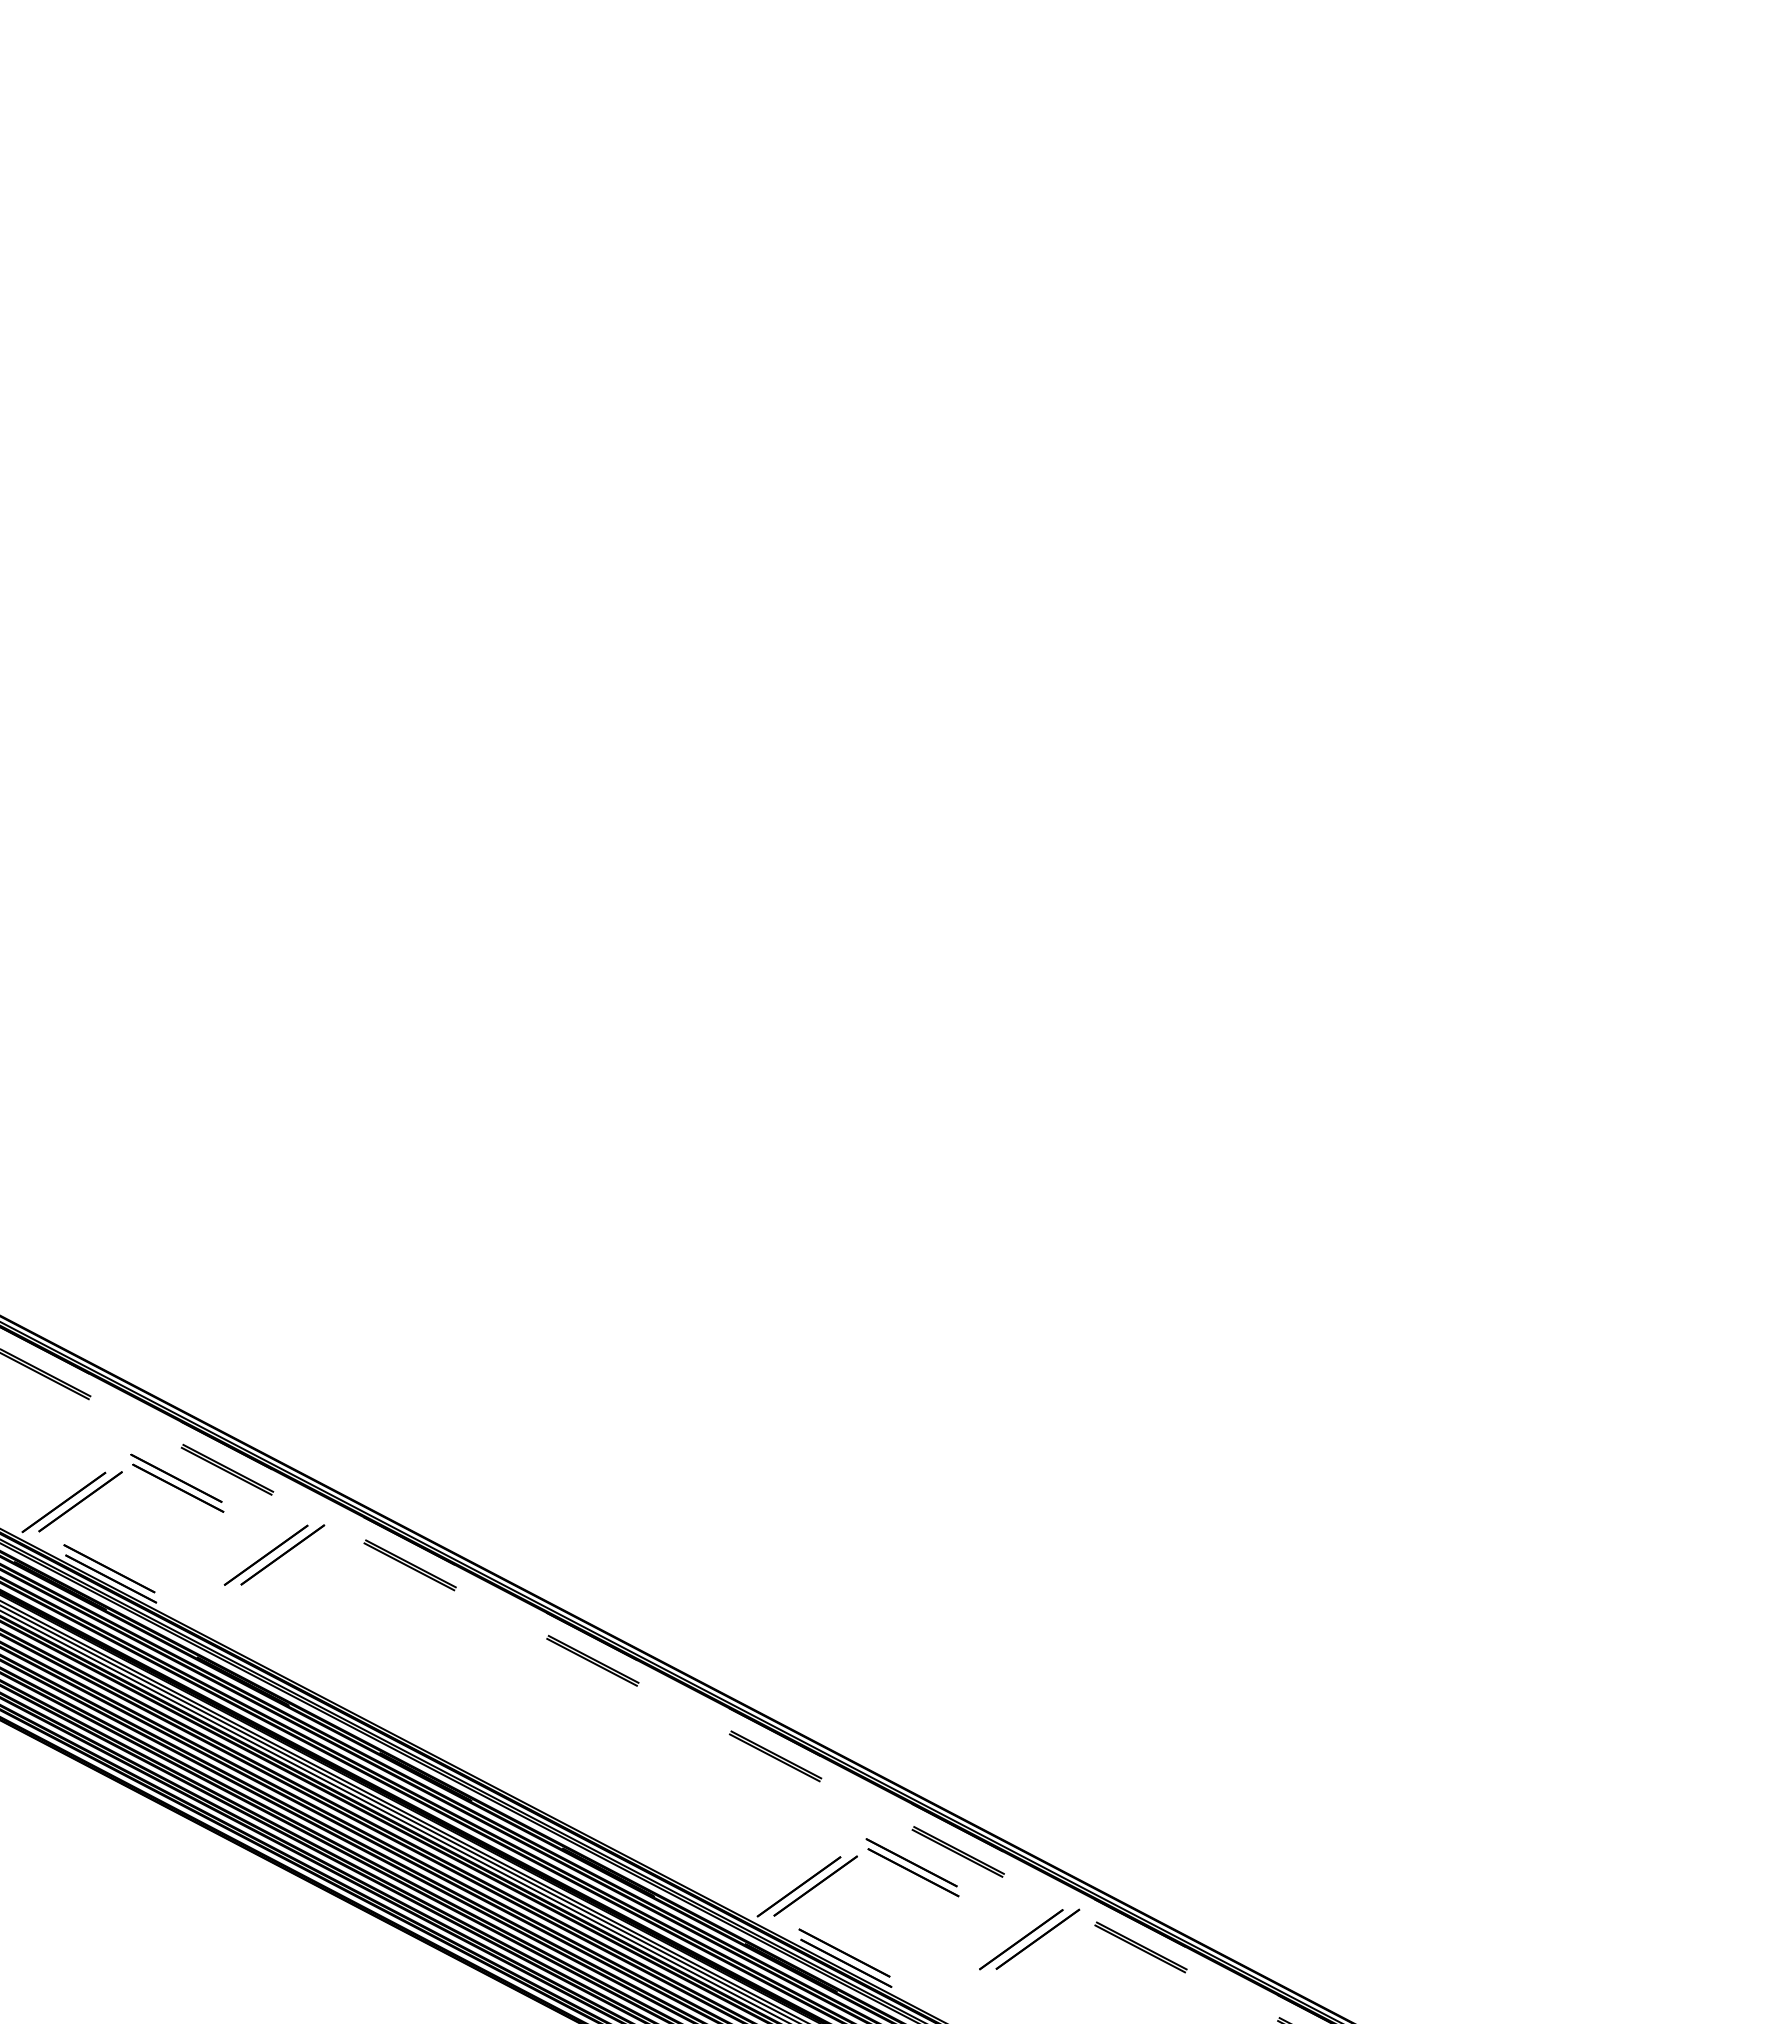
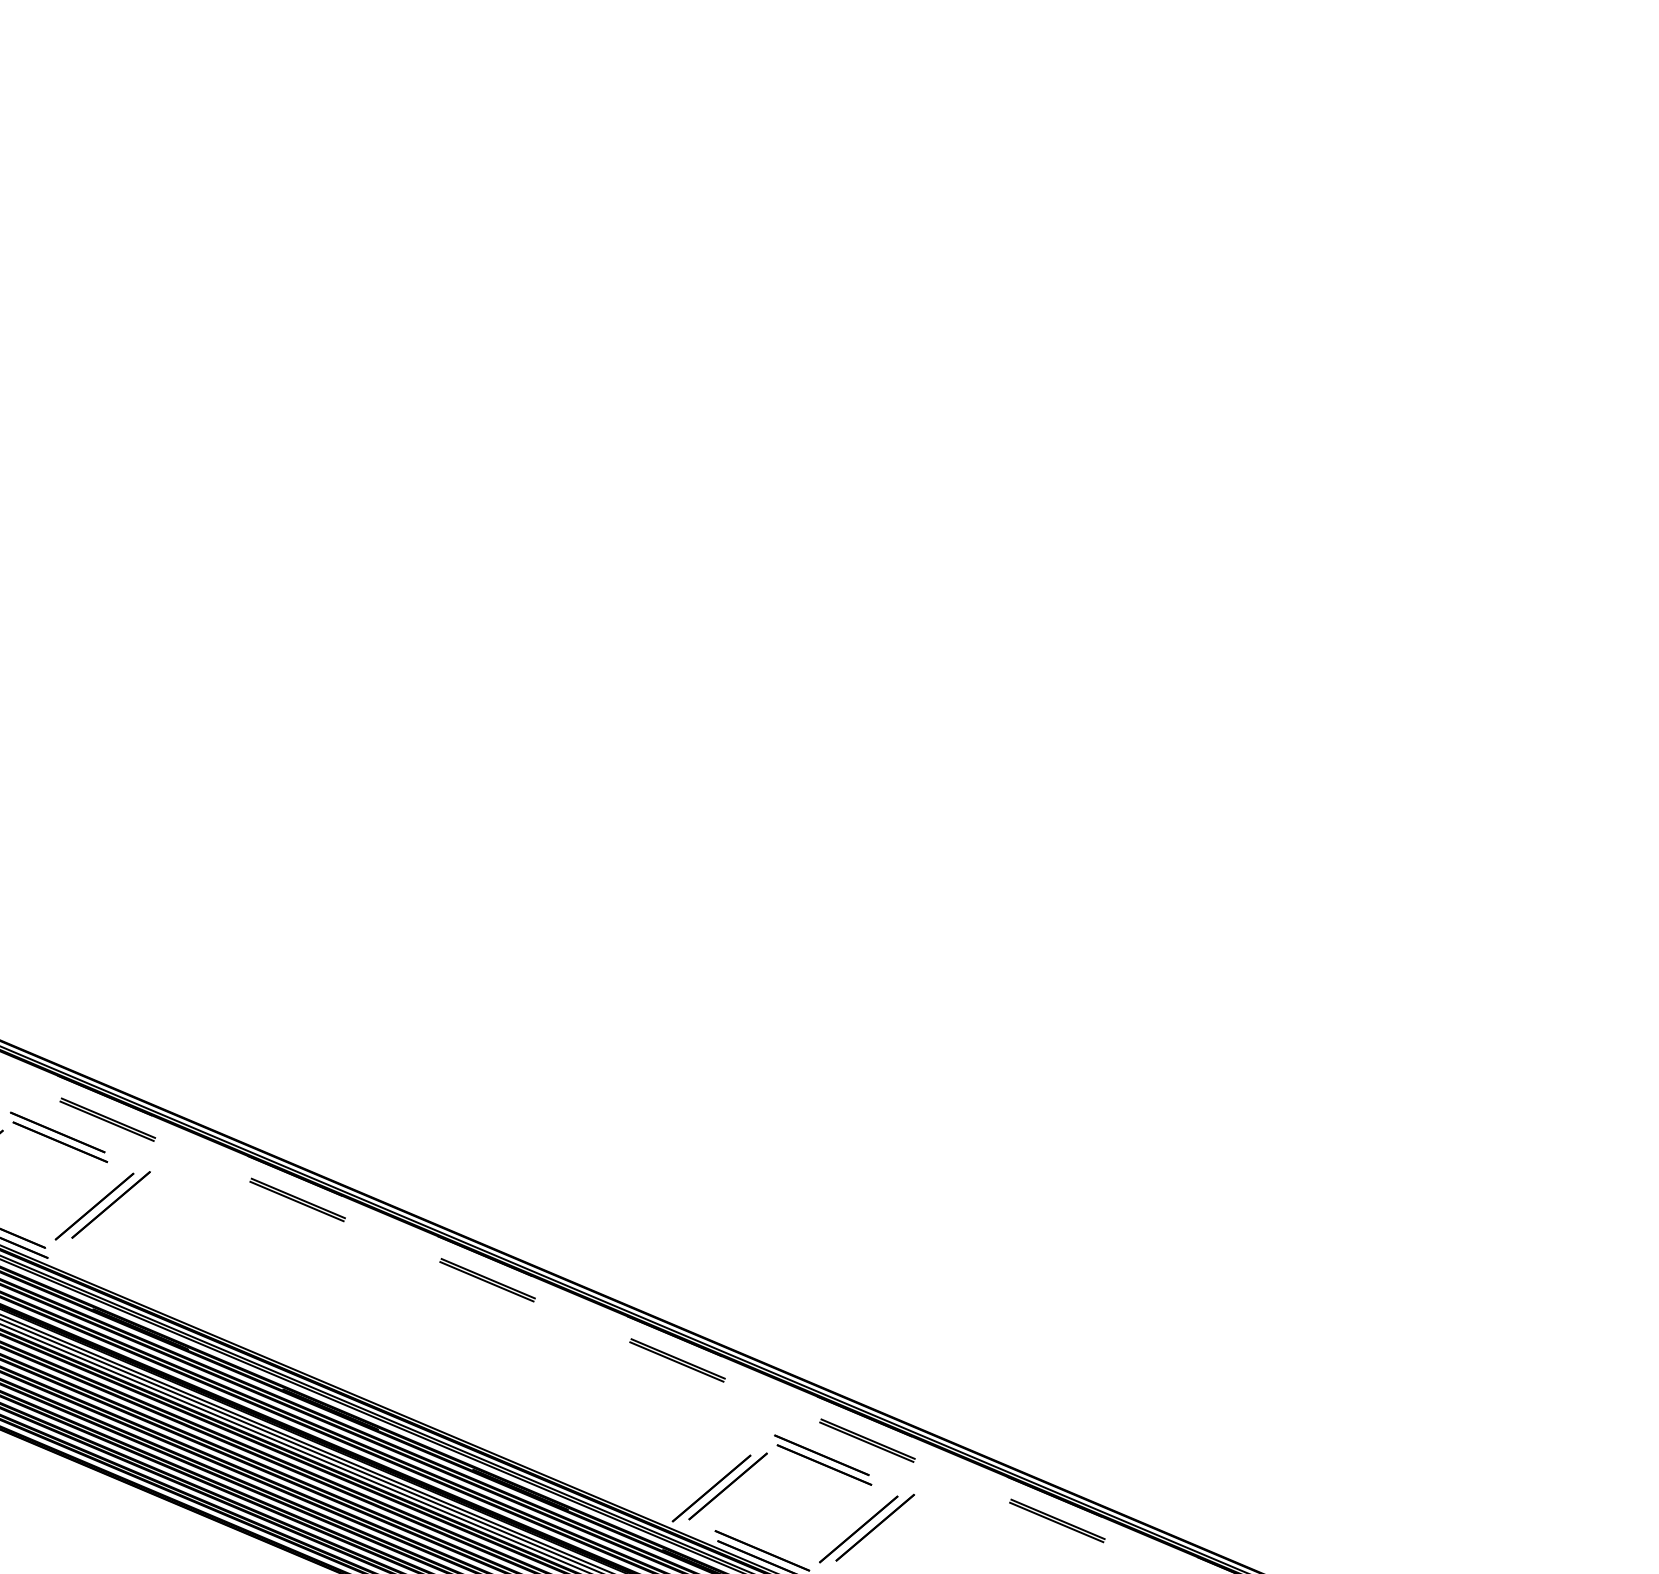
part: (274, 1554) -> (102, 1205), moved
part: (1029, 1939) -> (866, 1528), moved

